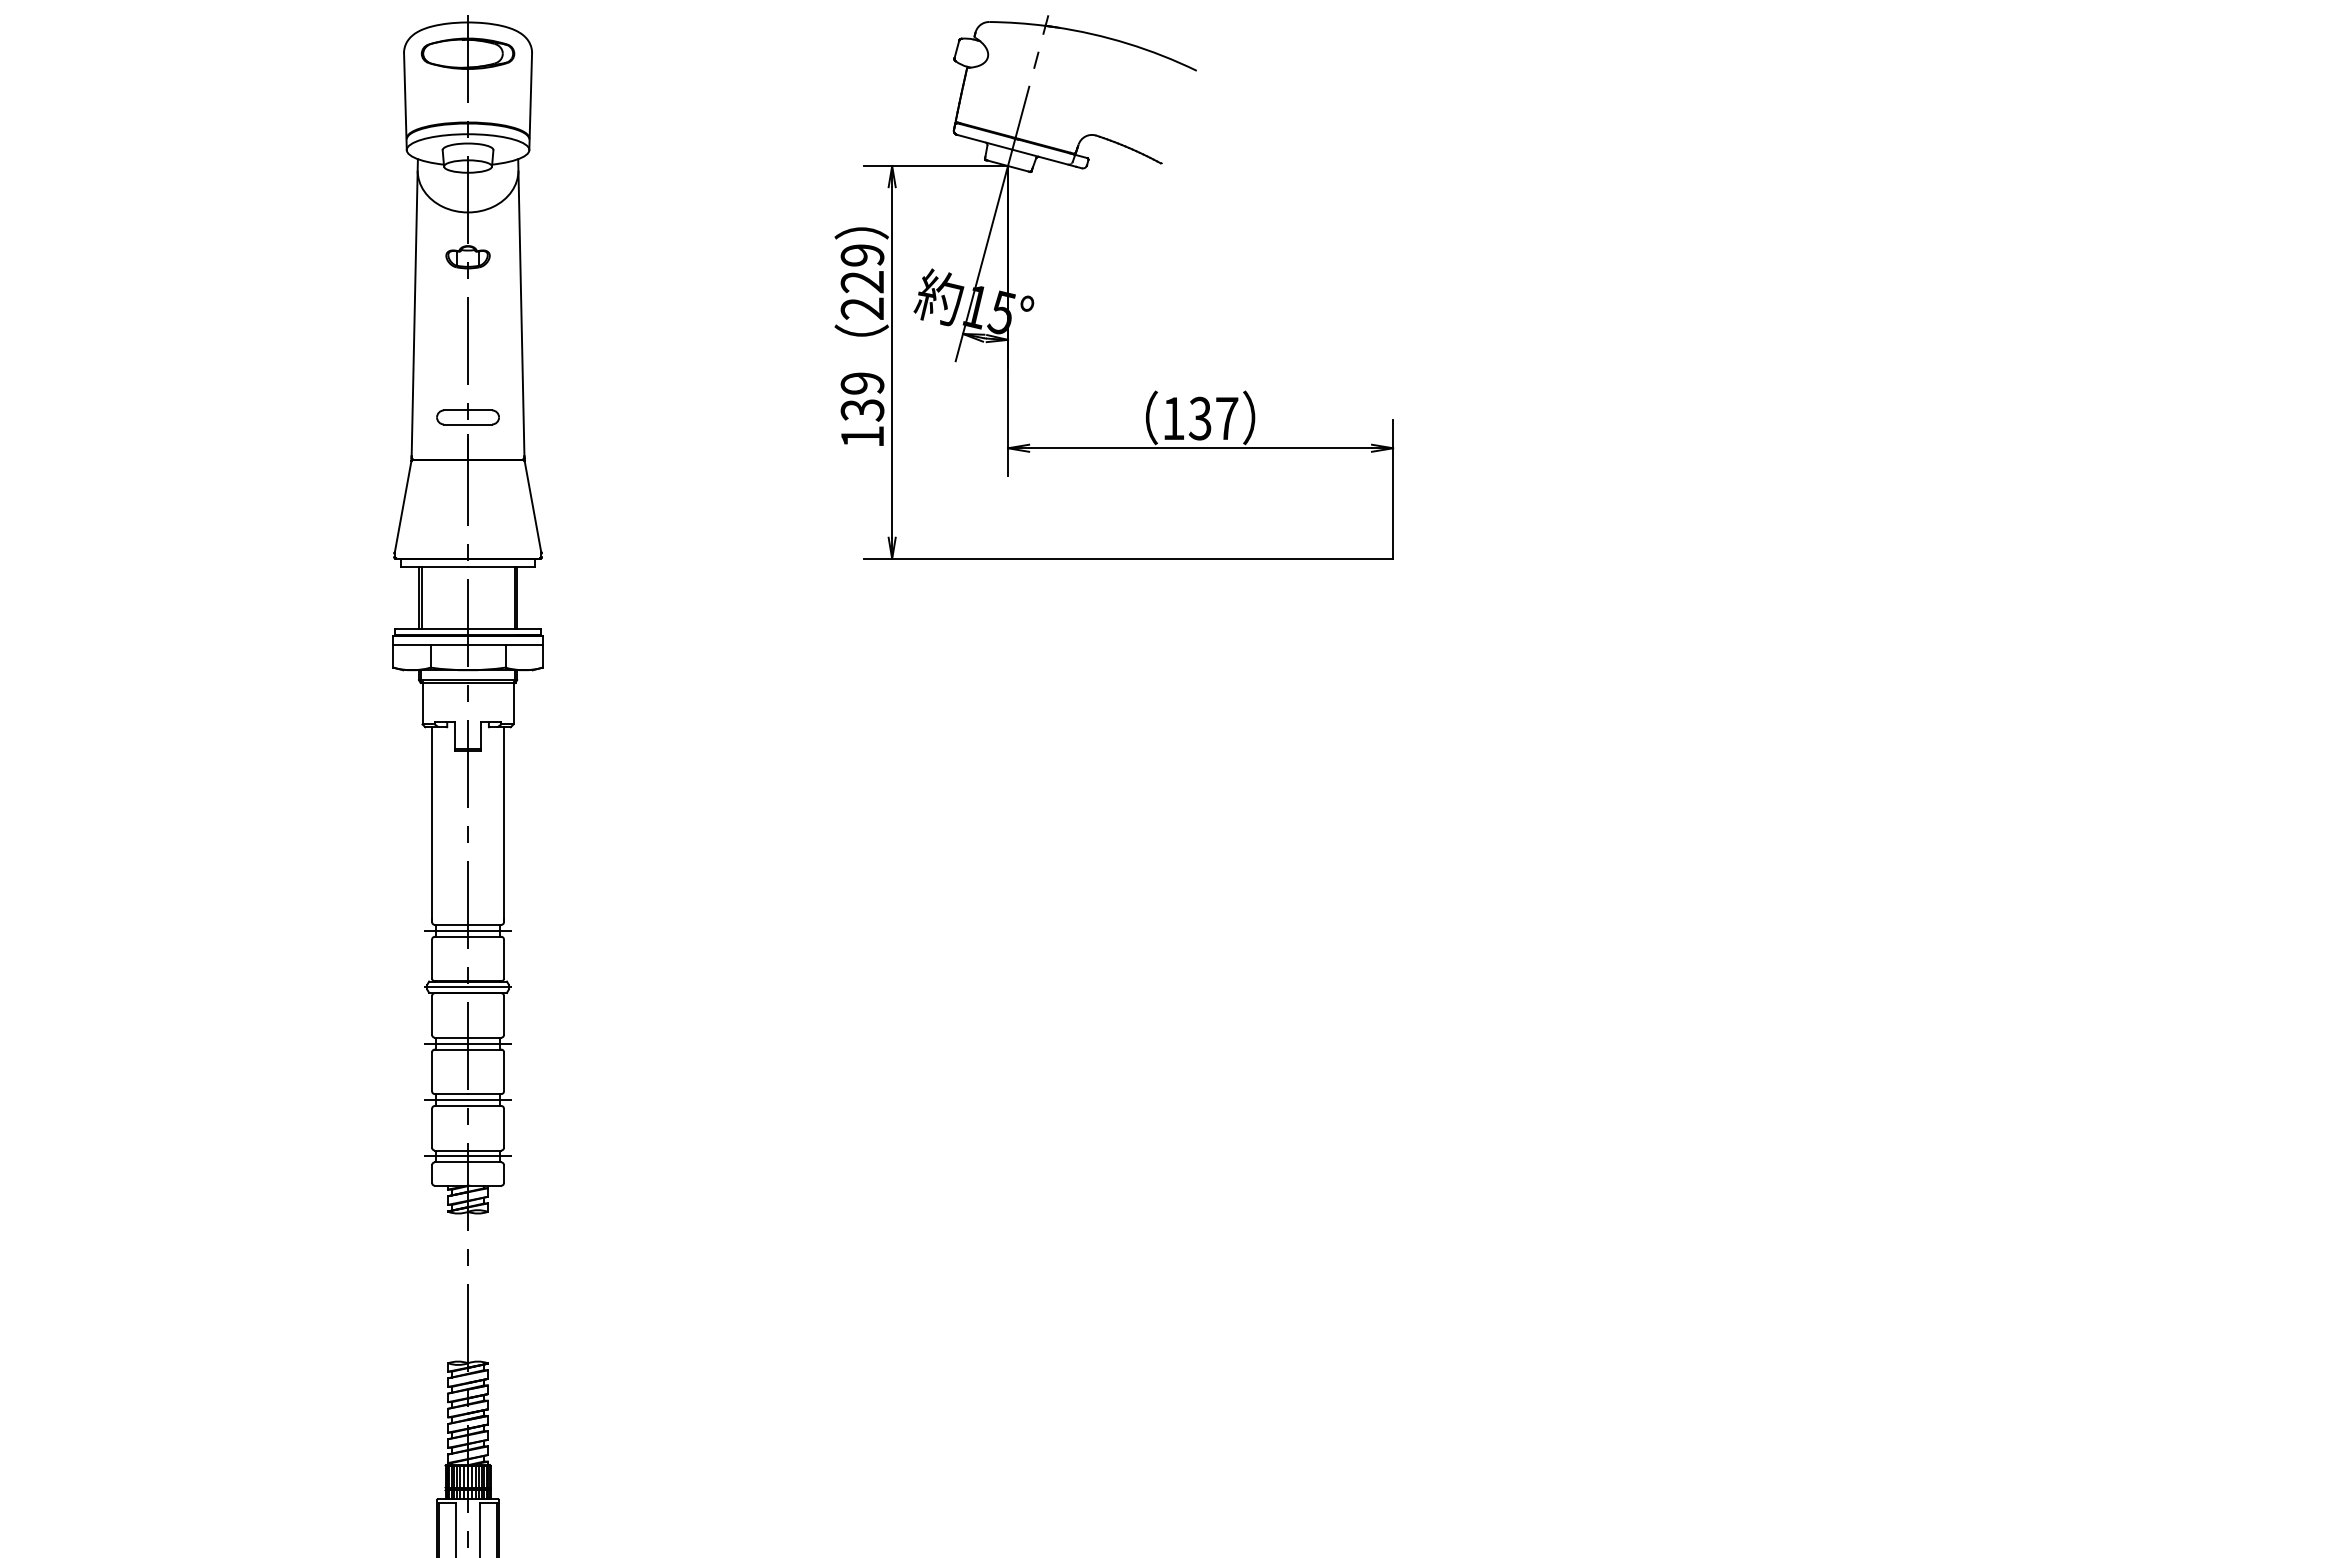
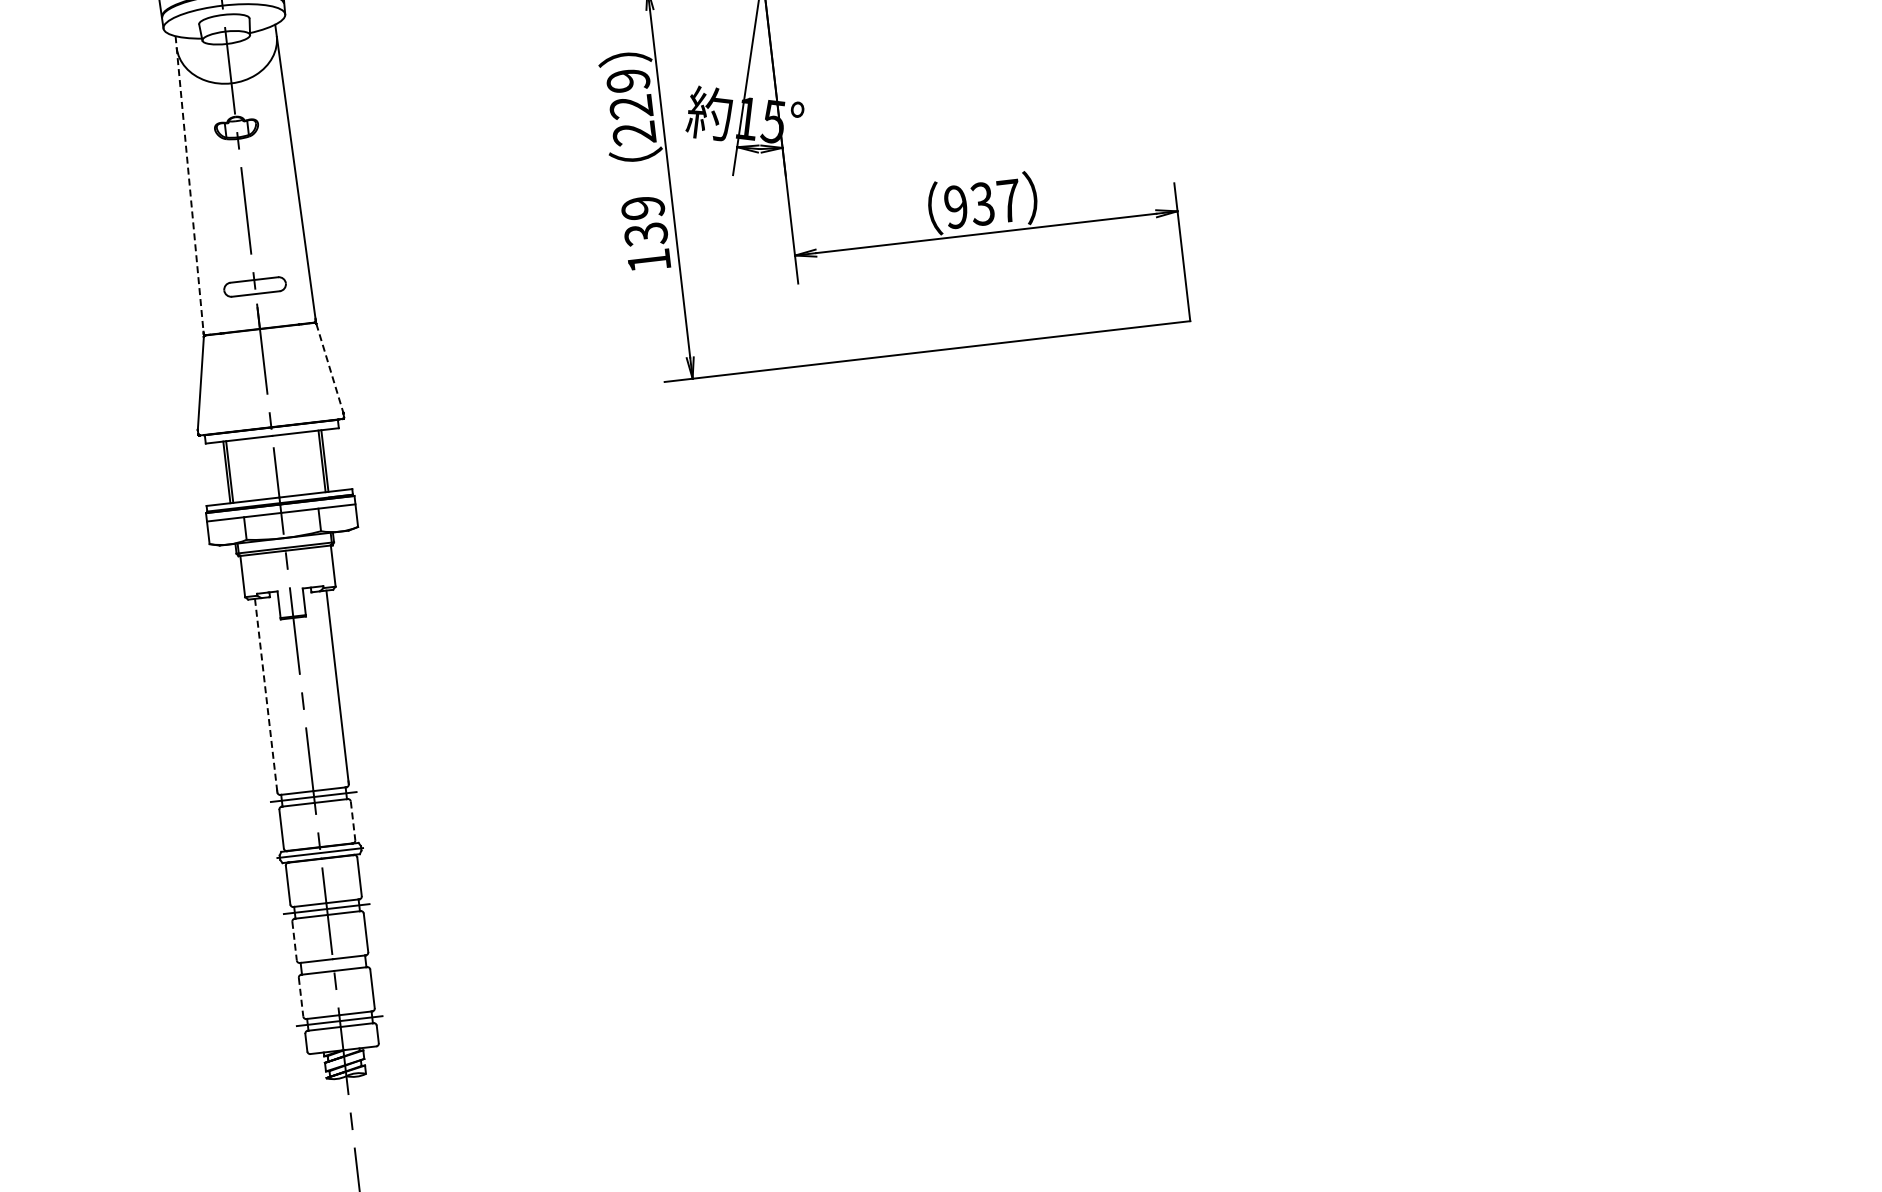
line: (414, 308) -> (189, 184), solid -> dashed
text: (1173, 418) -> (955, 206), 137 -> 937
line: (533, 507) -> (330, 368), solid -> dashed
line: (432, 825) -> (266, 696), solid -> dashed
line: (504, 959) -> (353, 821), solid -> dashed
line: (432, 1072) -> (295, 941), solid -> dashed
line: (467, 1100) -> (333, 965), removed
line: (432, 1128) -> (301, 997), solid -> dashed

